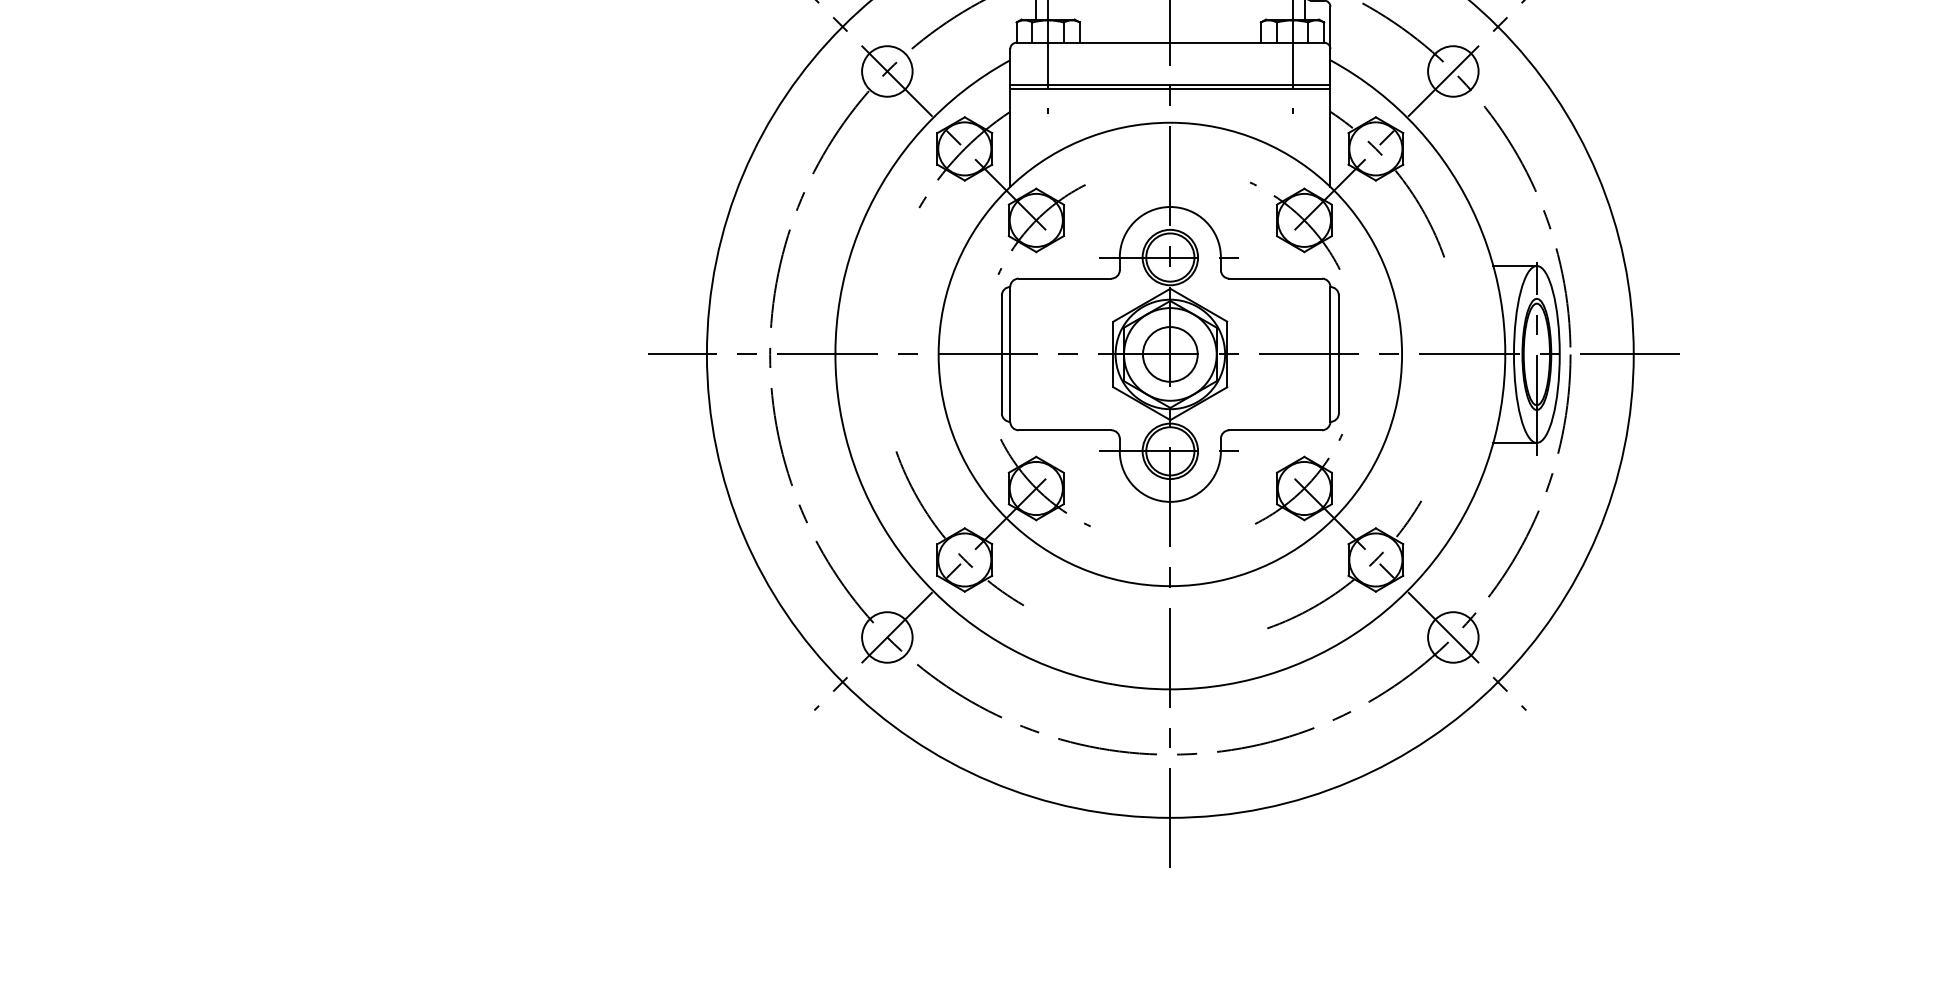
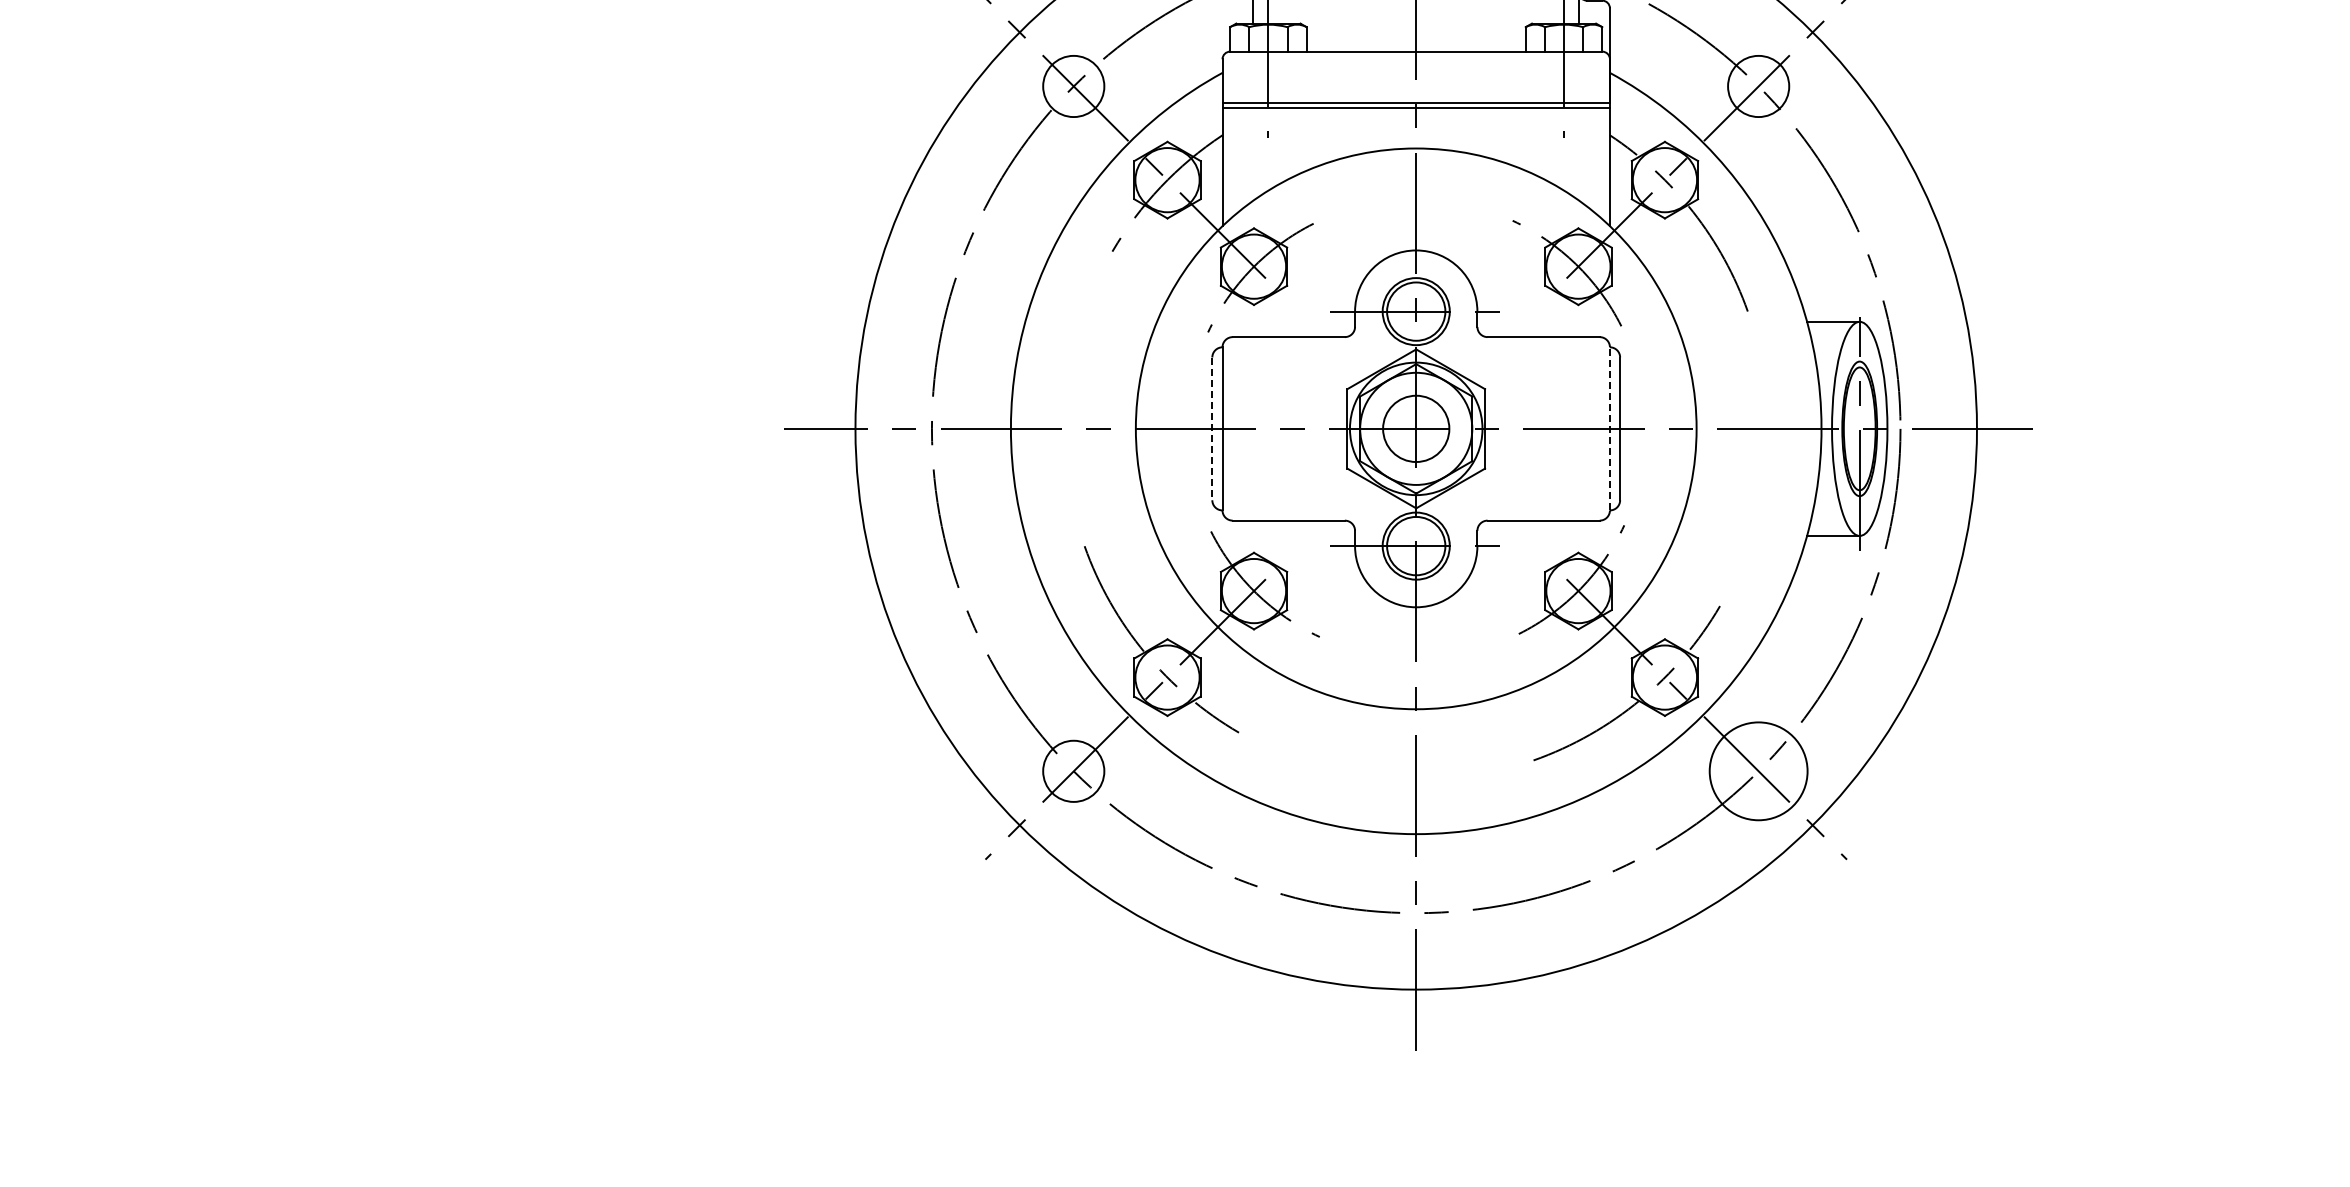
line: (1001, 354) -> (1212, 429), solid -> dashed
line: (1330, 354) -> (1609, 428), solid -> dashed
circle: (1453, 636) -> (1758, 770), size x1.6

